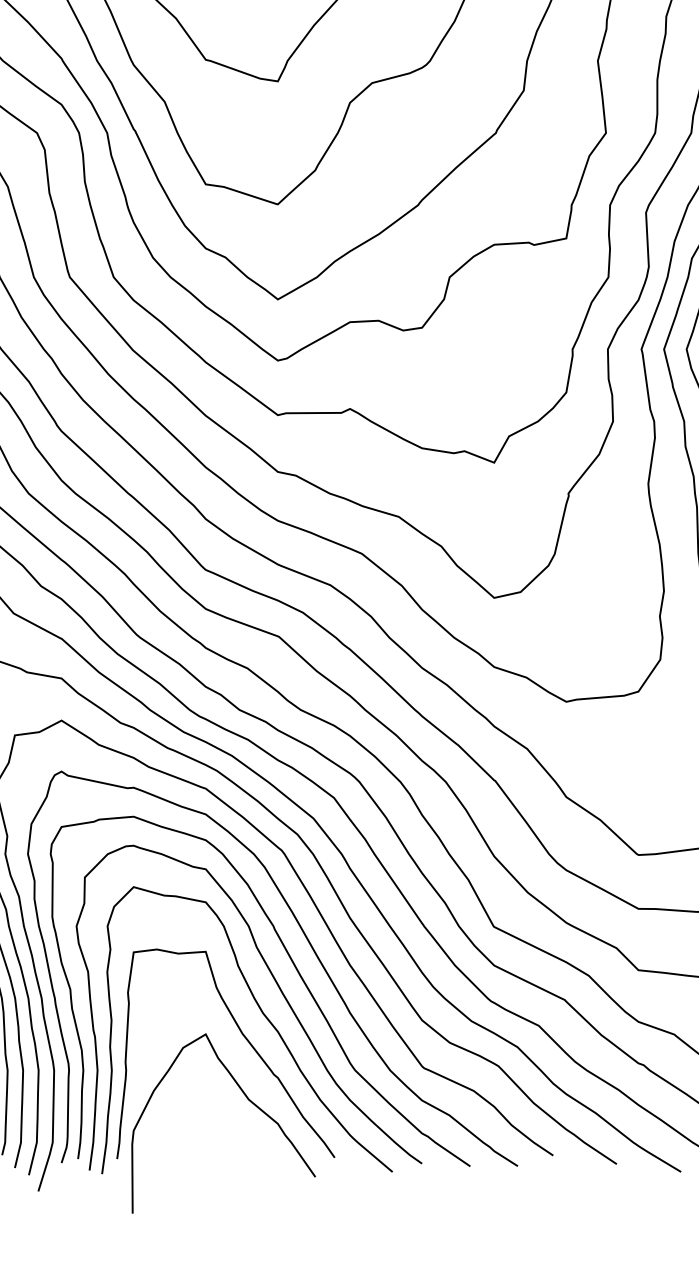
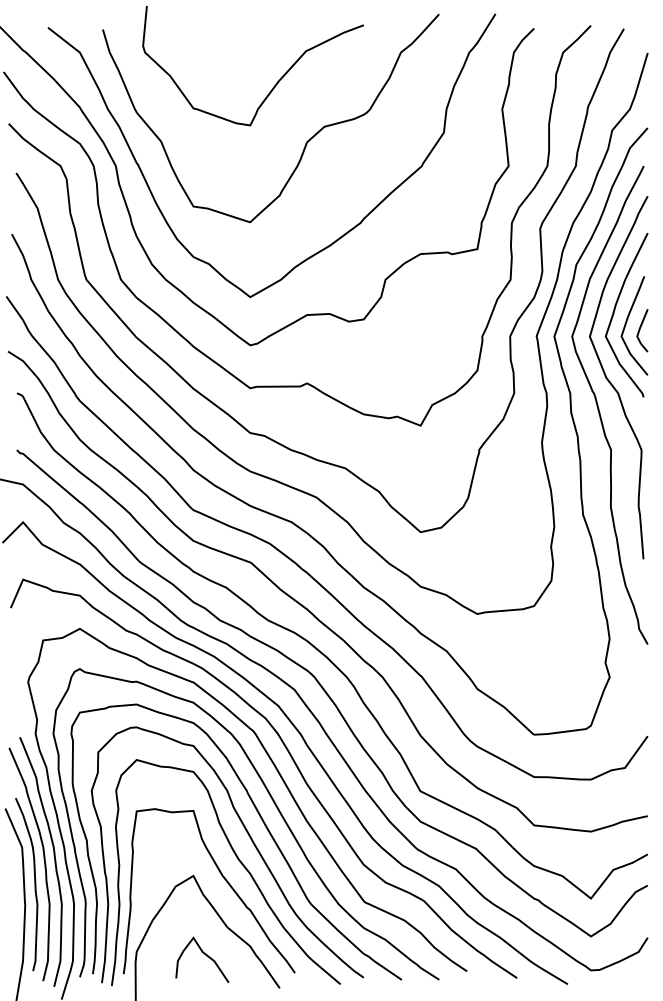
curve: (221, 1135) -> (205, 955), added

